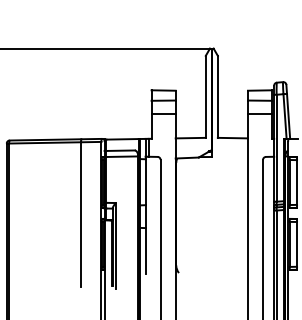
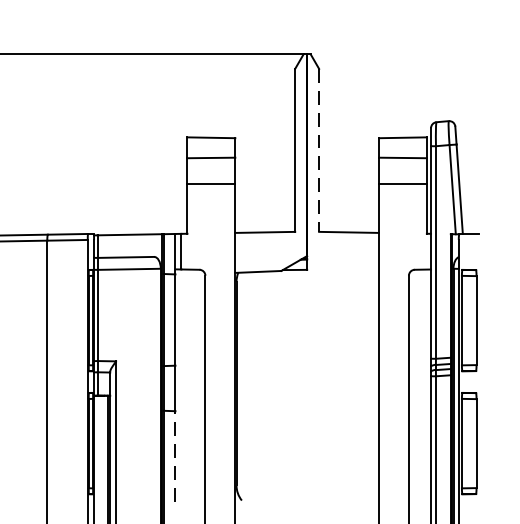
line: (217, 96) -> (318, 149), solid -> dashed
line: (145, 250) -> (175, 455), solid -> dashed

